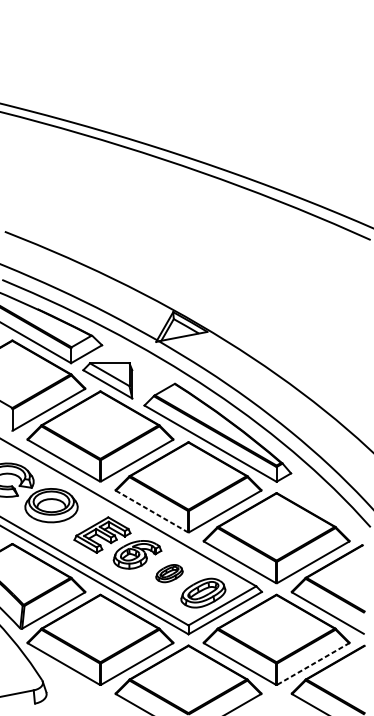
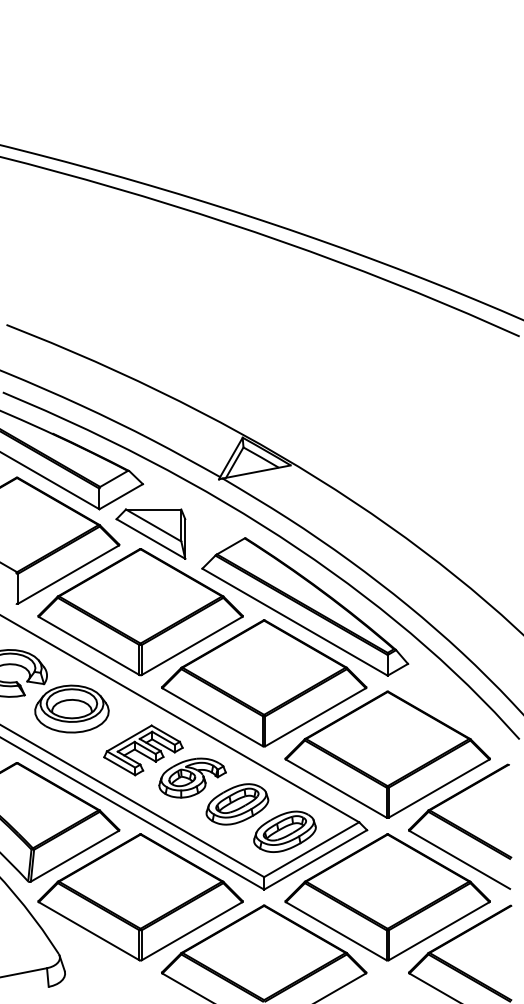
line: (152, 511) -> (213, 717), dashed -> solid
part: (169, 573) -> (237, 804), size x1.67
line: (313, 663) -> (439, 930), dashed -> solid

